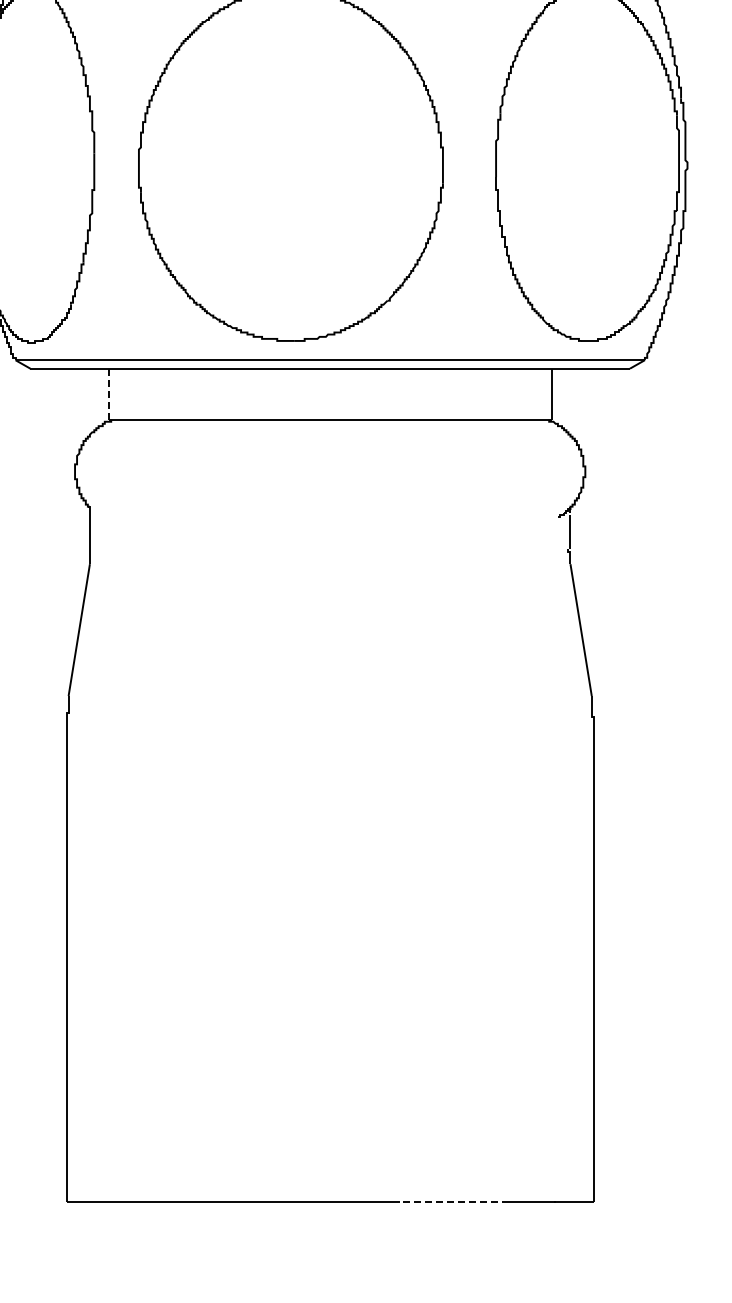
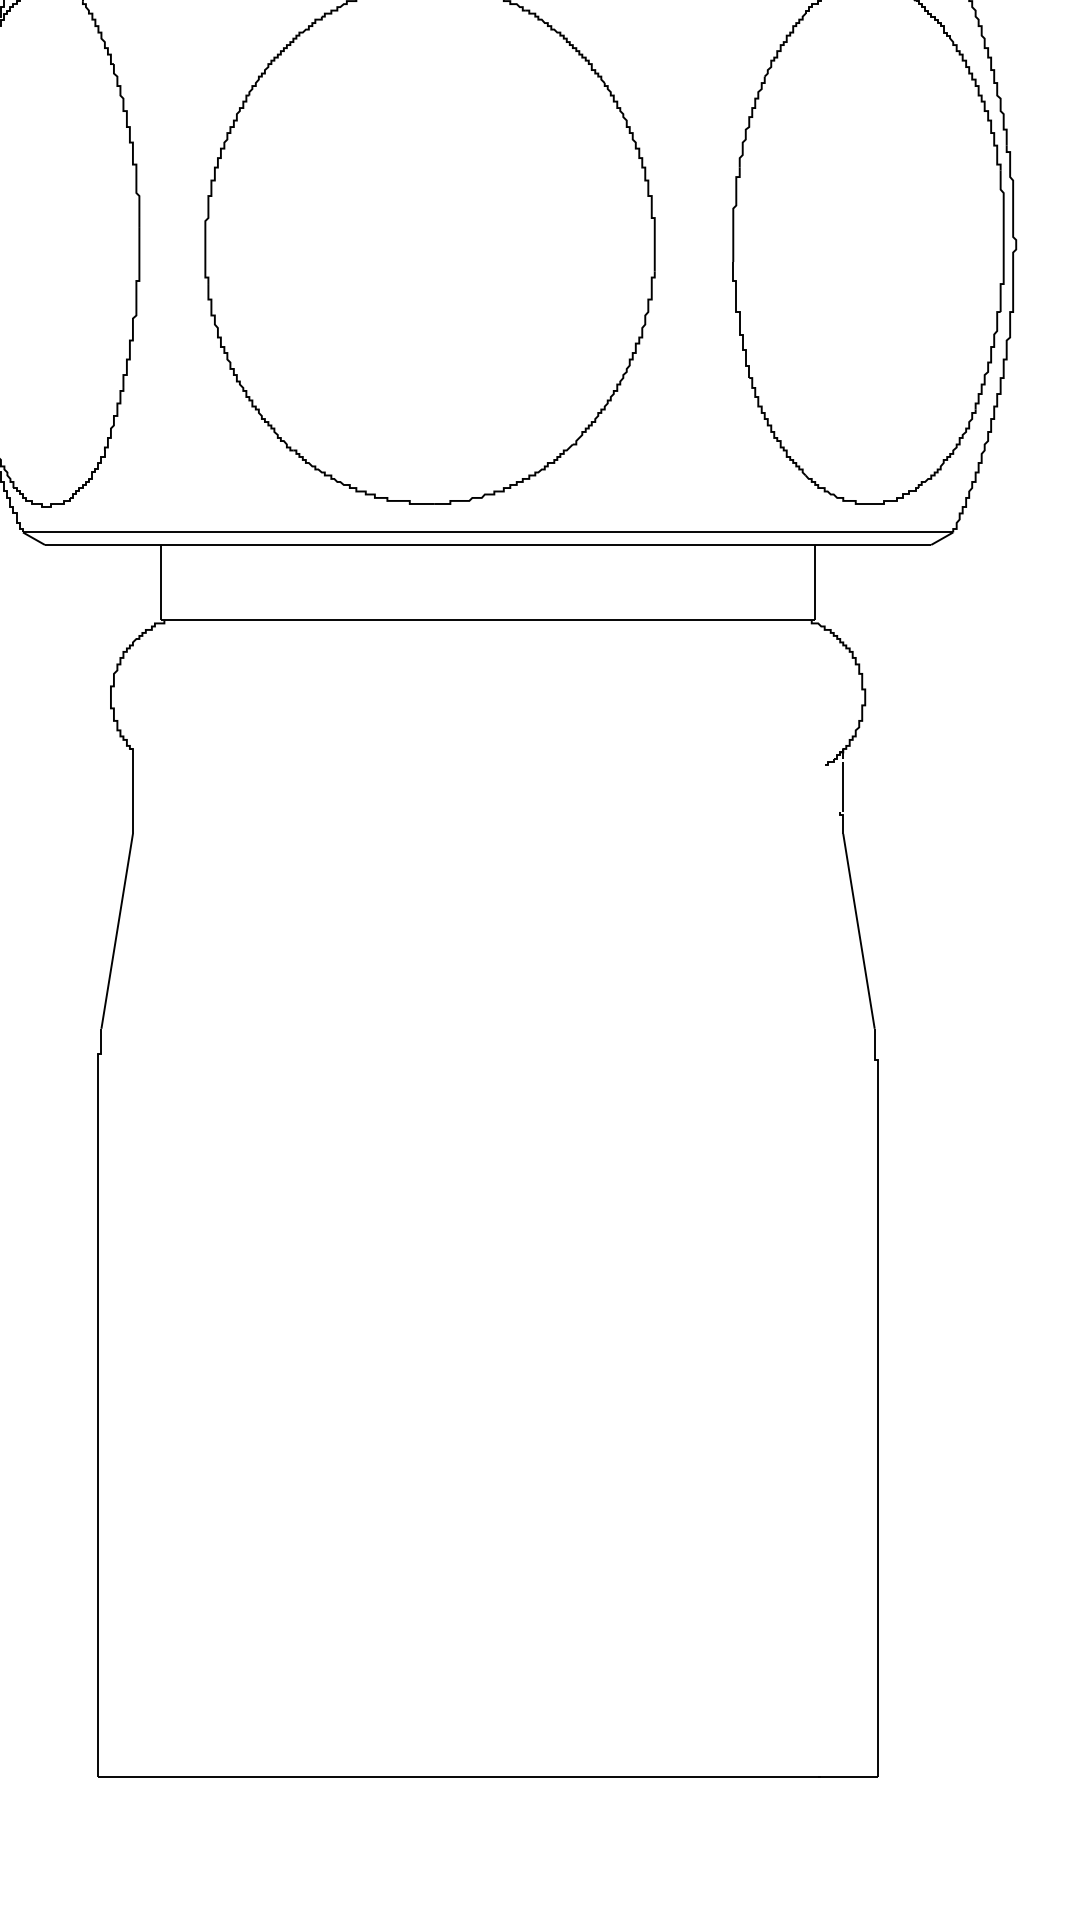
line: (109, 394) -> (161, 583), dashed -> solid
line: (454, 1202) -> (671, 1777), dashed -> solid

